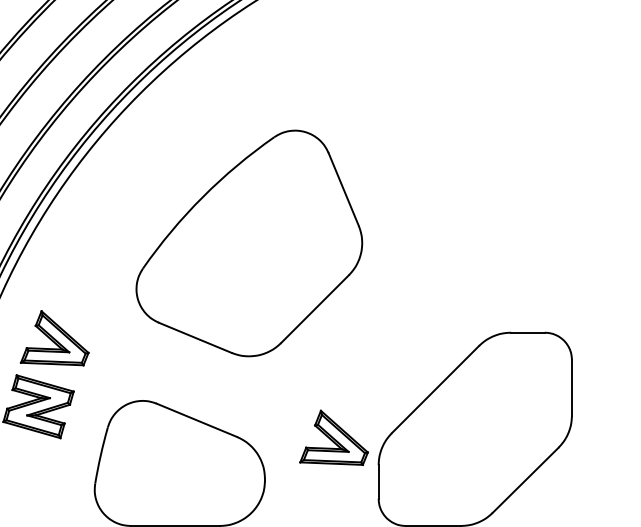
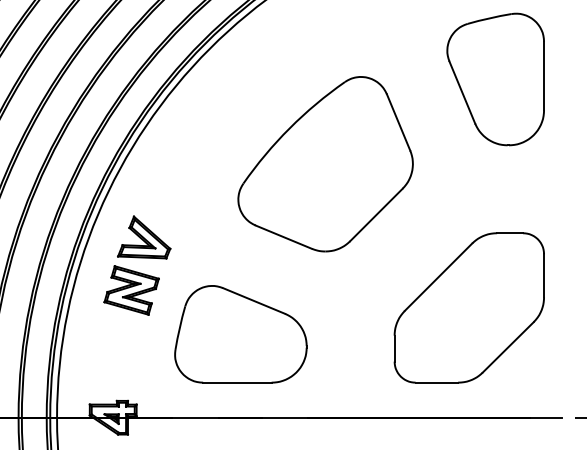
part: (509, 133) -> (495, 79), added
part: (249, 243) -> (325, 164), moved
part: (334, 437) -> (360, 314), removed

